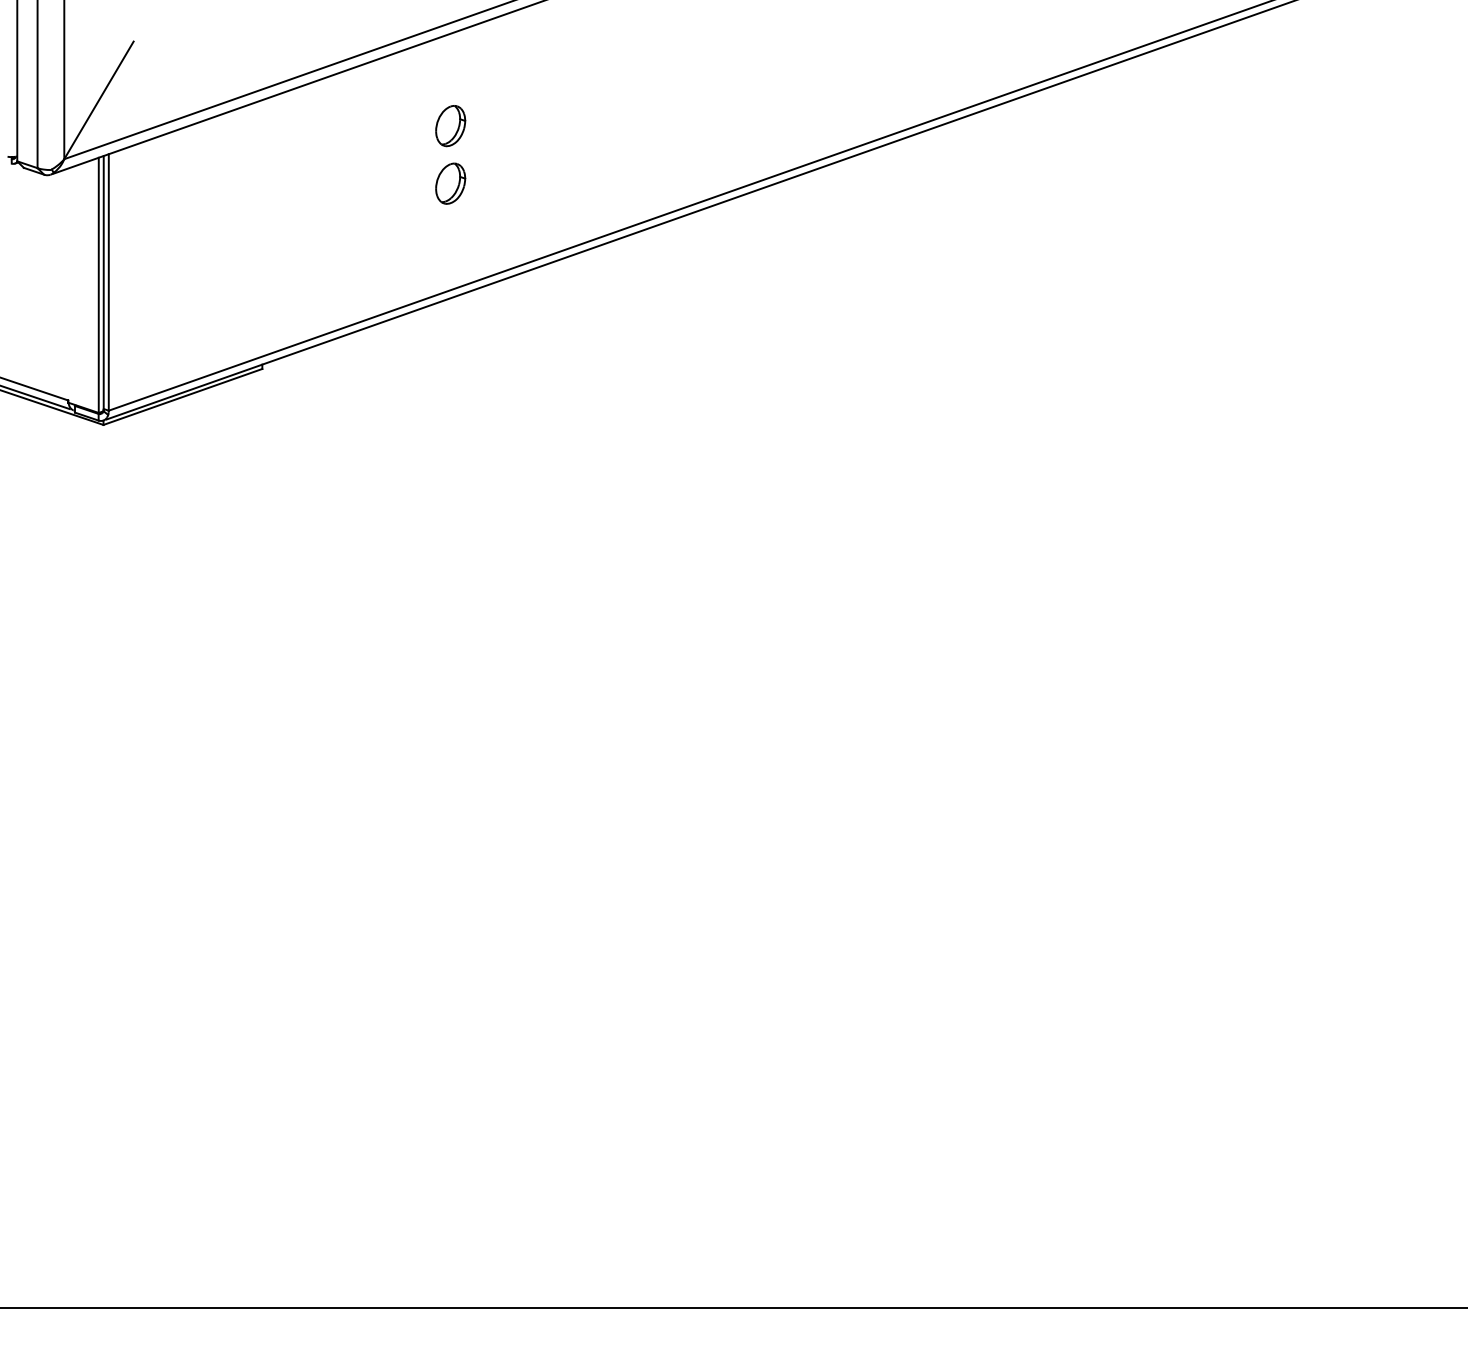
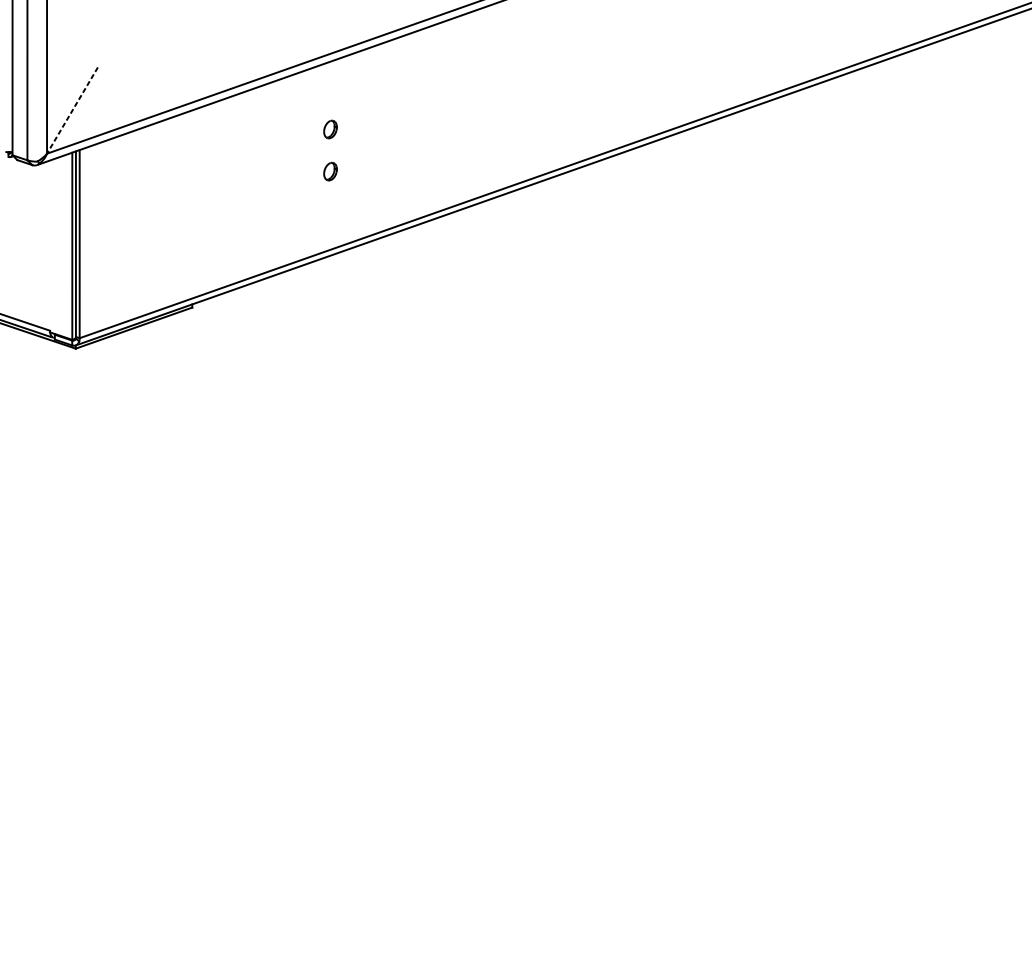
line: (98, 100) -> (72, 110), solid -> dashed
part: (450, 126) -> (330, 129), size x0.6
part: (450, 183) -> (330, 171), size x0.6

